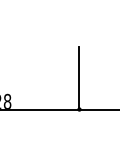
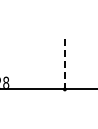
line: (78, 79) -> (64, 64), solid -> dashed

